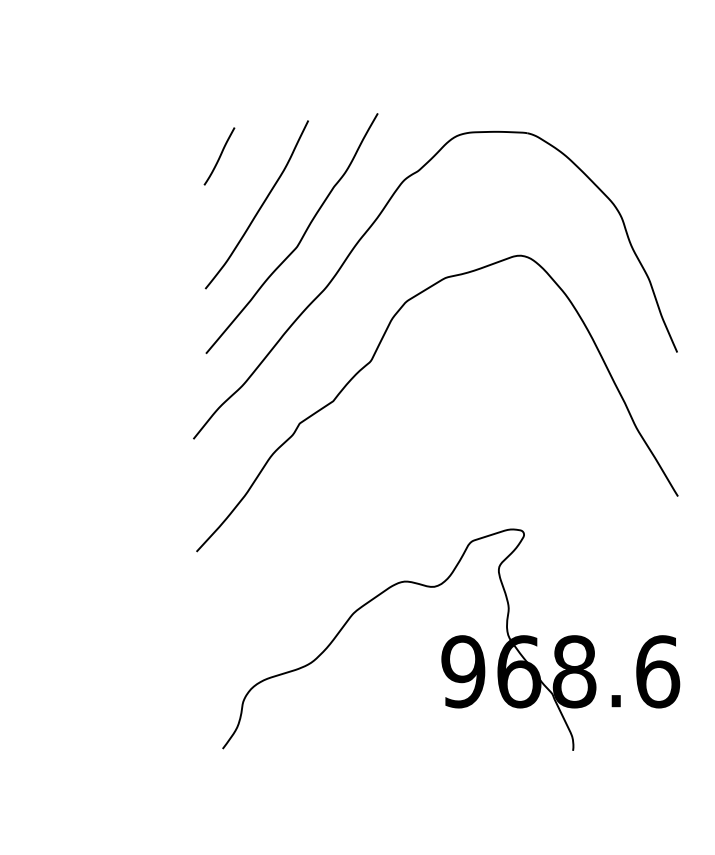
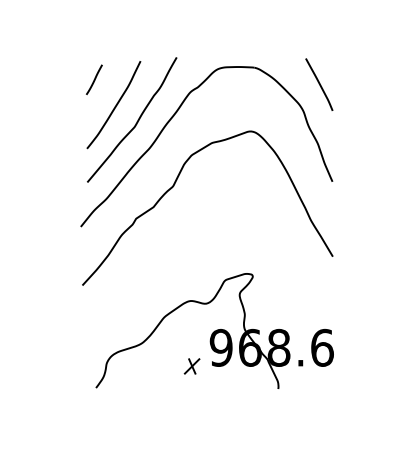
line: (652, 165) -> (319, 84), added
part: (406, 707) -> (191, 366), added

